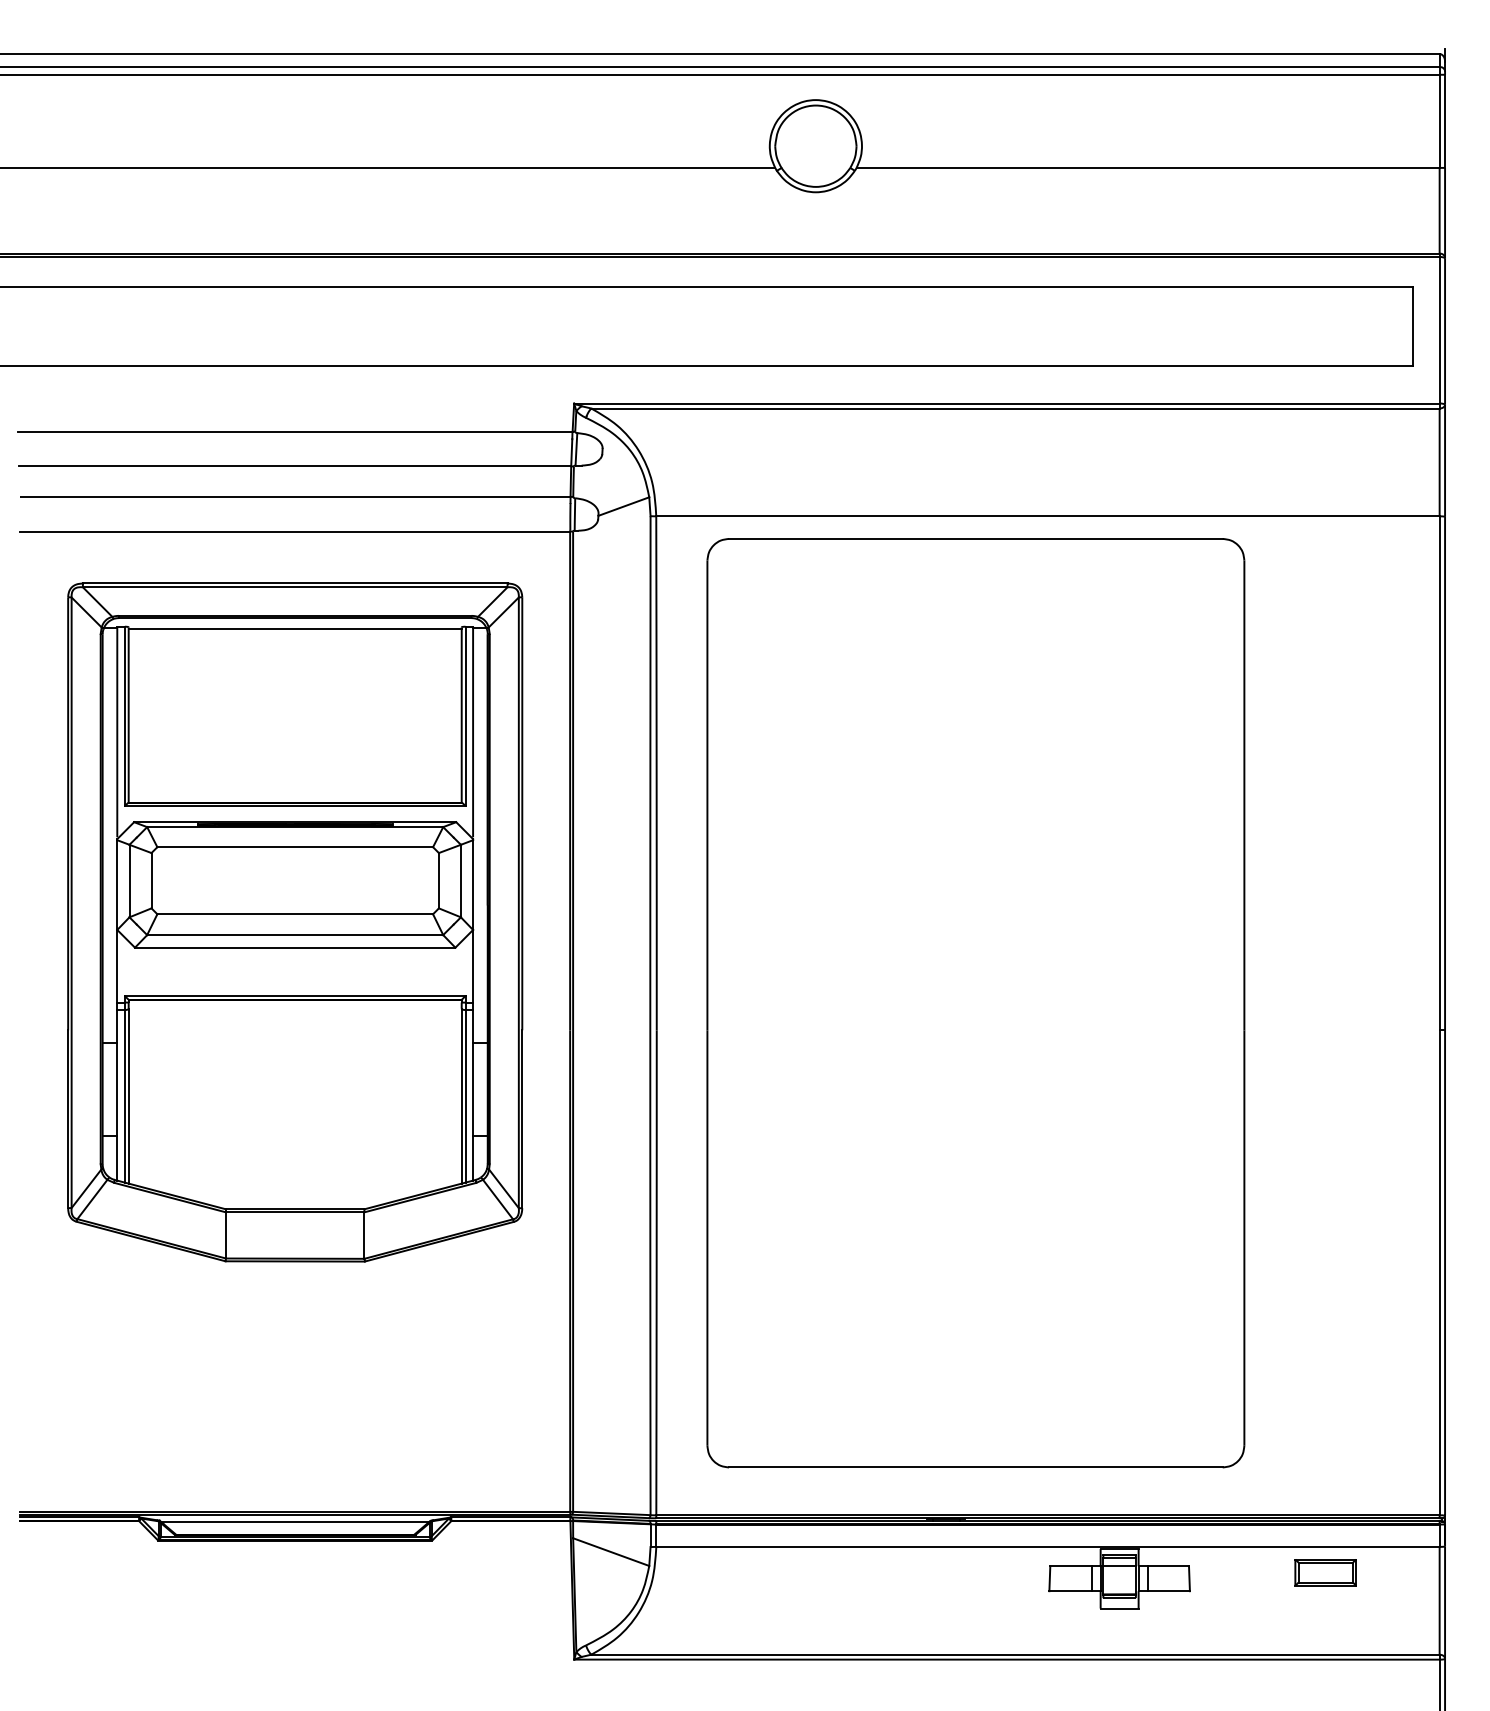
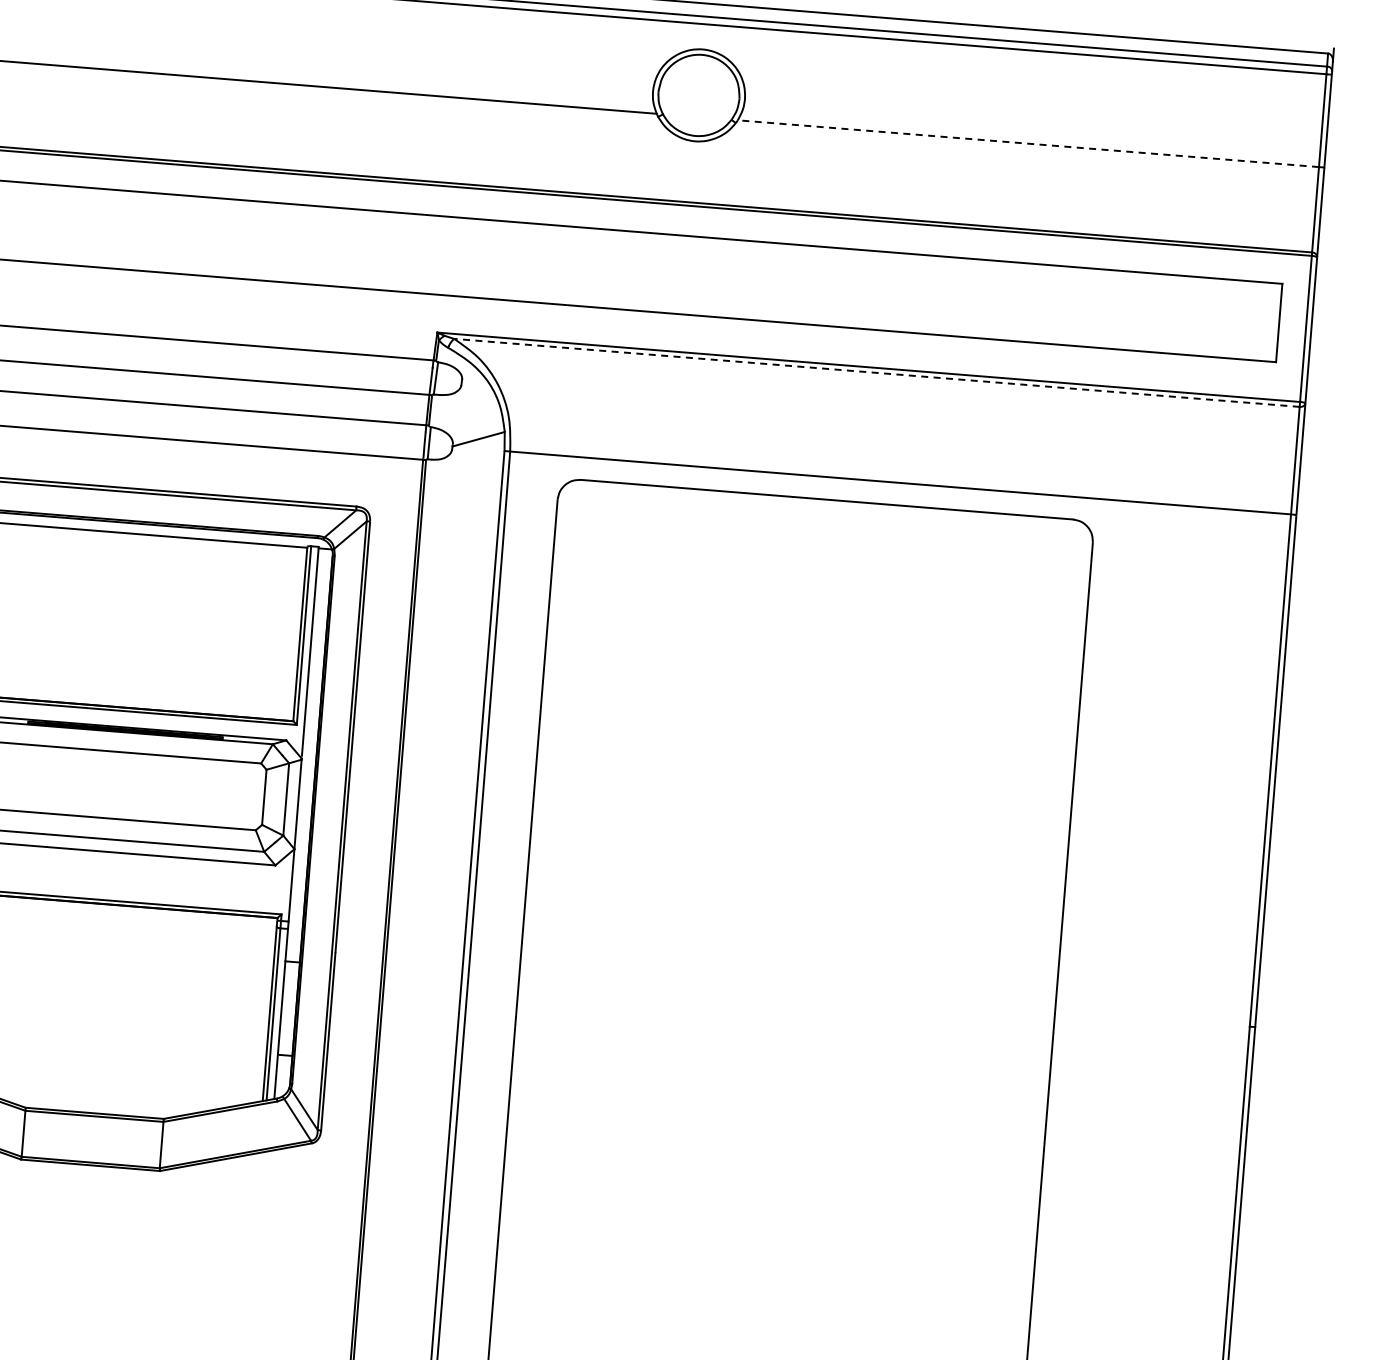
line: (1148, 167) -> (1028, 143), solid -> dashed
line: (1014, 408) -> (875, 372), solid -> dashed

